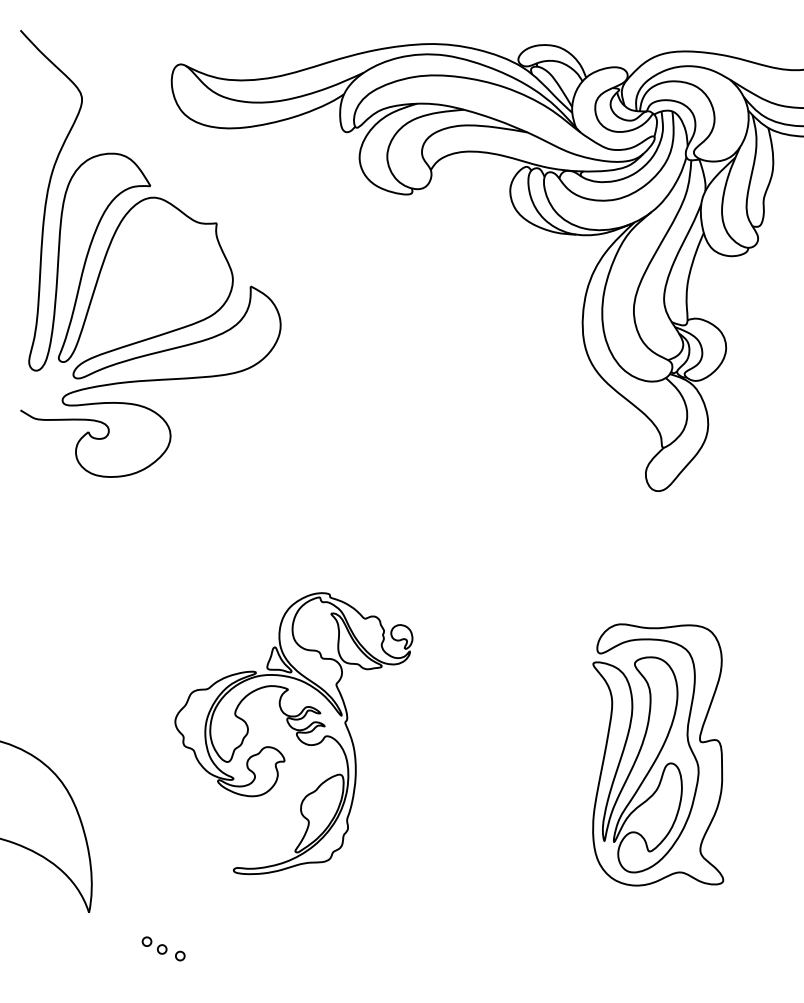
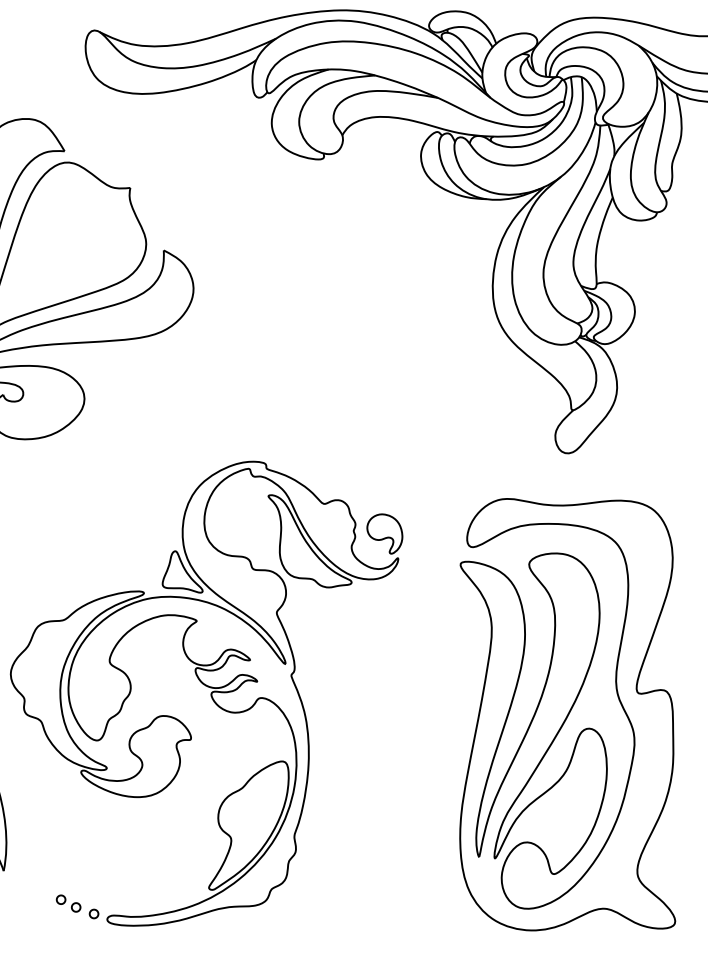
part: (293, 733) -> (206, 693), size x1.67
part: (657, 754) -> (566, 714), size x1.67

